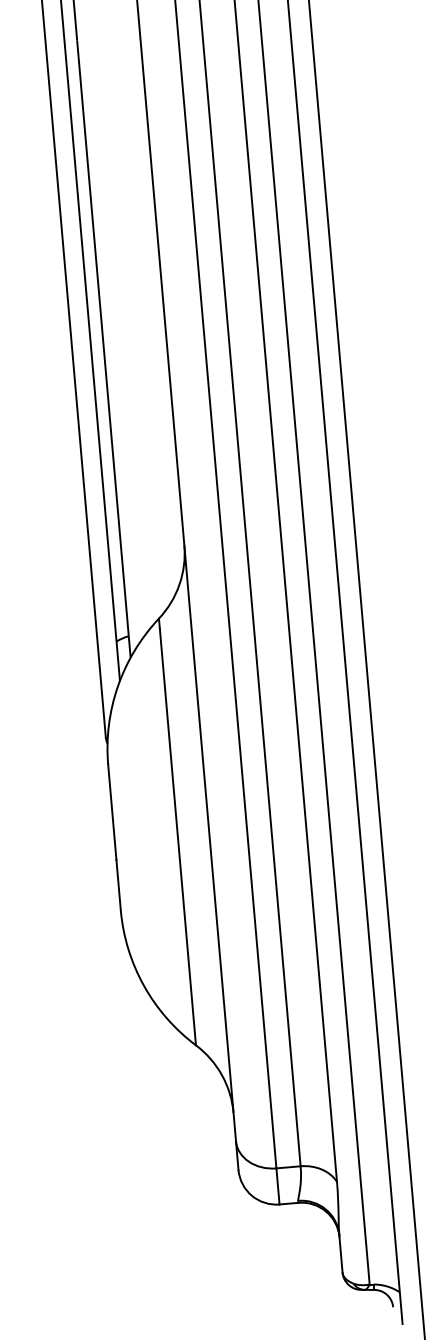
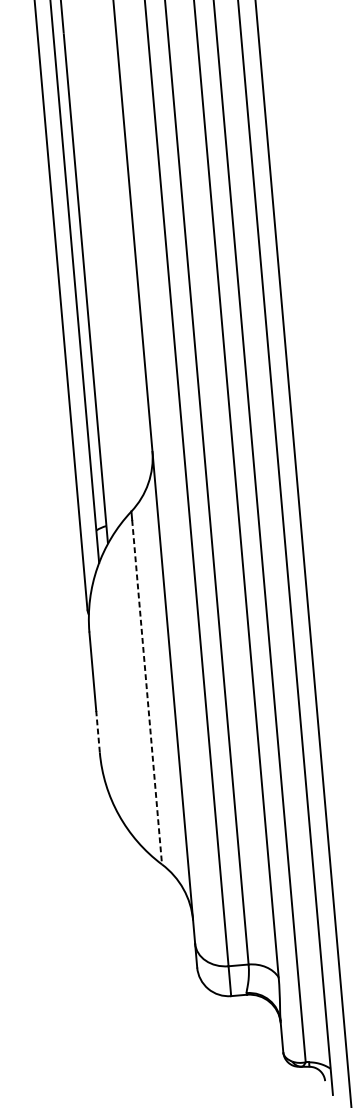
line: (177, 837) -> (146, 692), solid -> dashed
line: (118, 884) -> (97, 731), solid -> dashed

